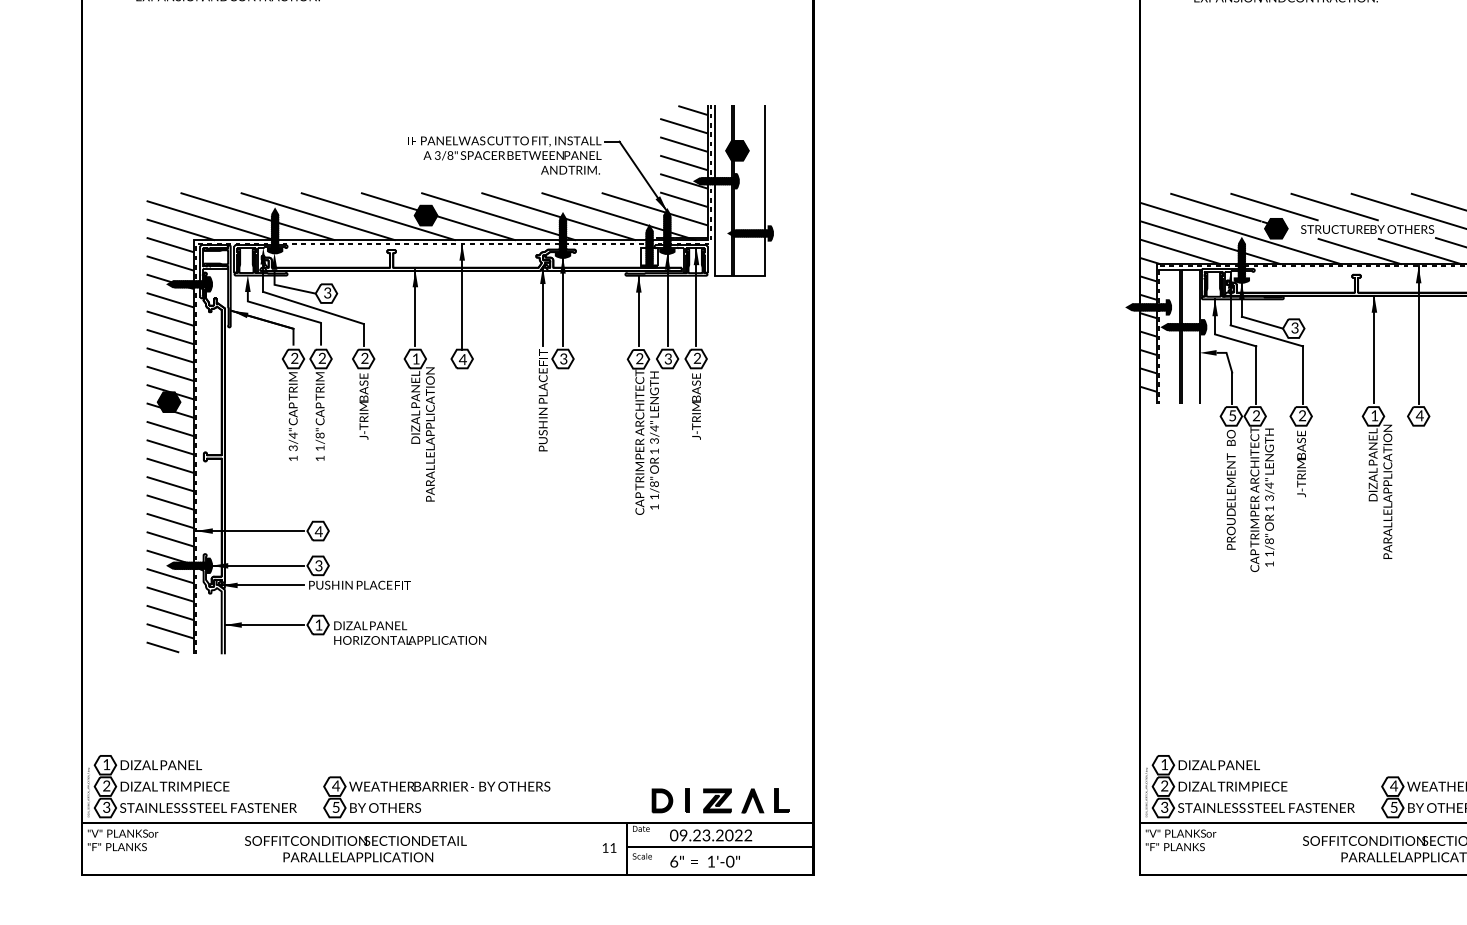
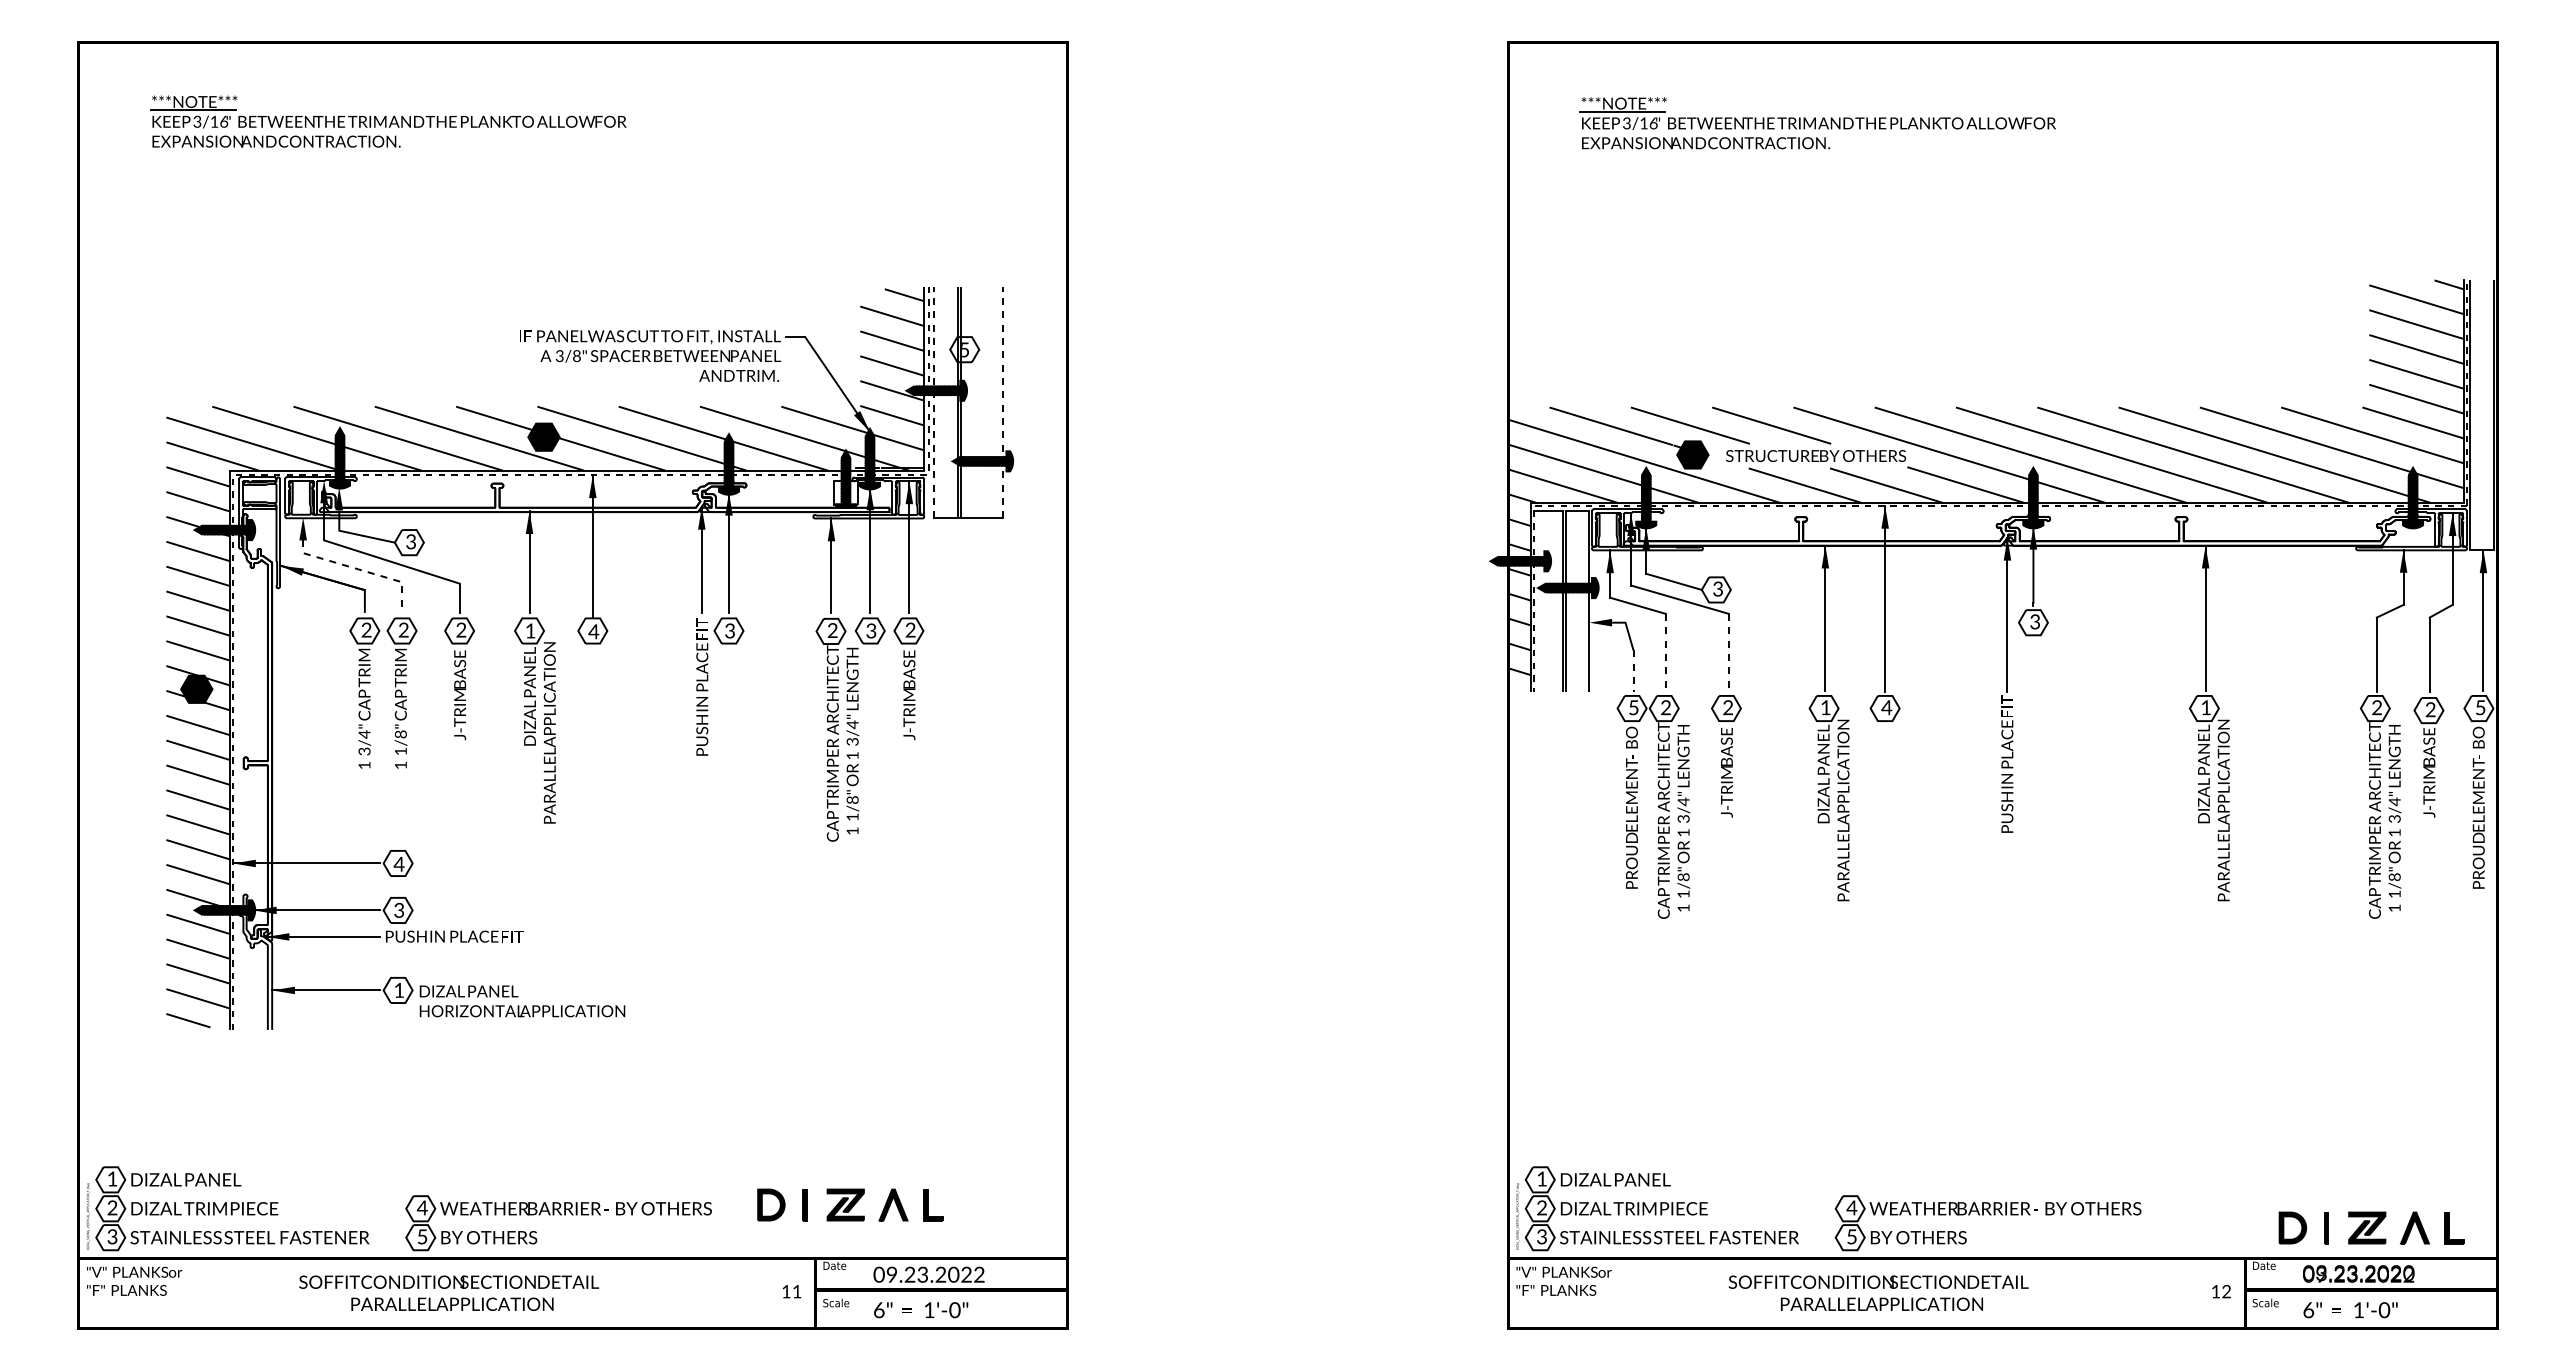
fill: (737, 150) -> (964, 349), removed
line: (714, 189) -> (933, 402), solid -> dashed
line: (765, 189) -> (1002, 402), solid -> dashed
line: (291, 314) -> (361, 570), solid -> dashed
line: (1256, 374) -> (1665, 652), solid -> dashed
line: (1302, 374) -> (1728, 652), solid -> dashed
line: (1232, 389) -> (1633, 671), solid -> dashed
part: (721, 800) -> (850, 1204), moved

